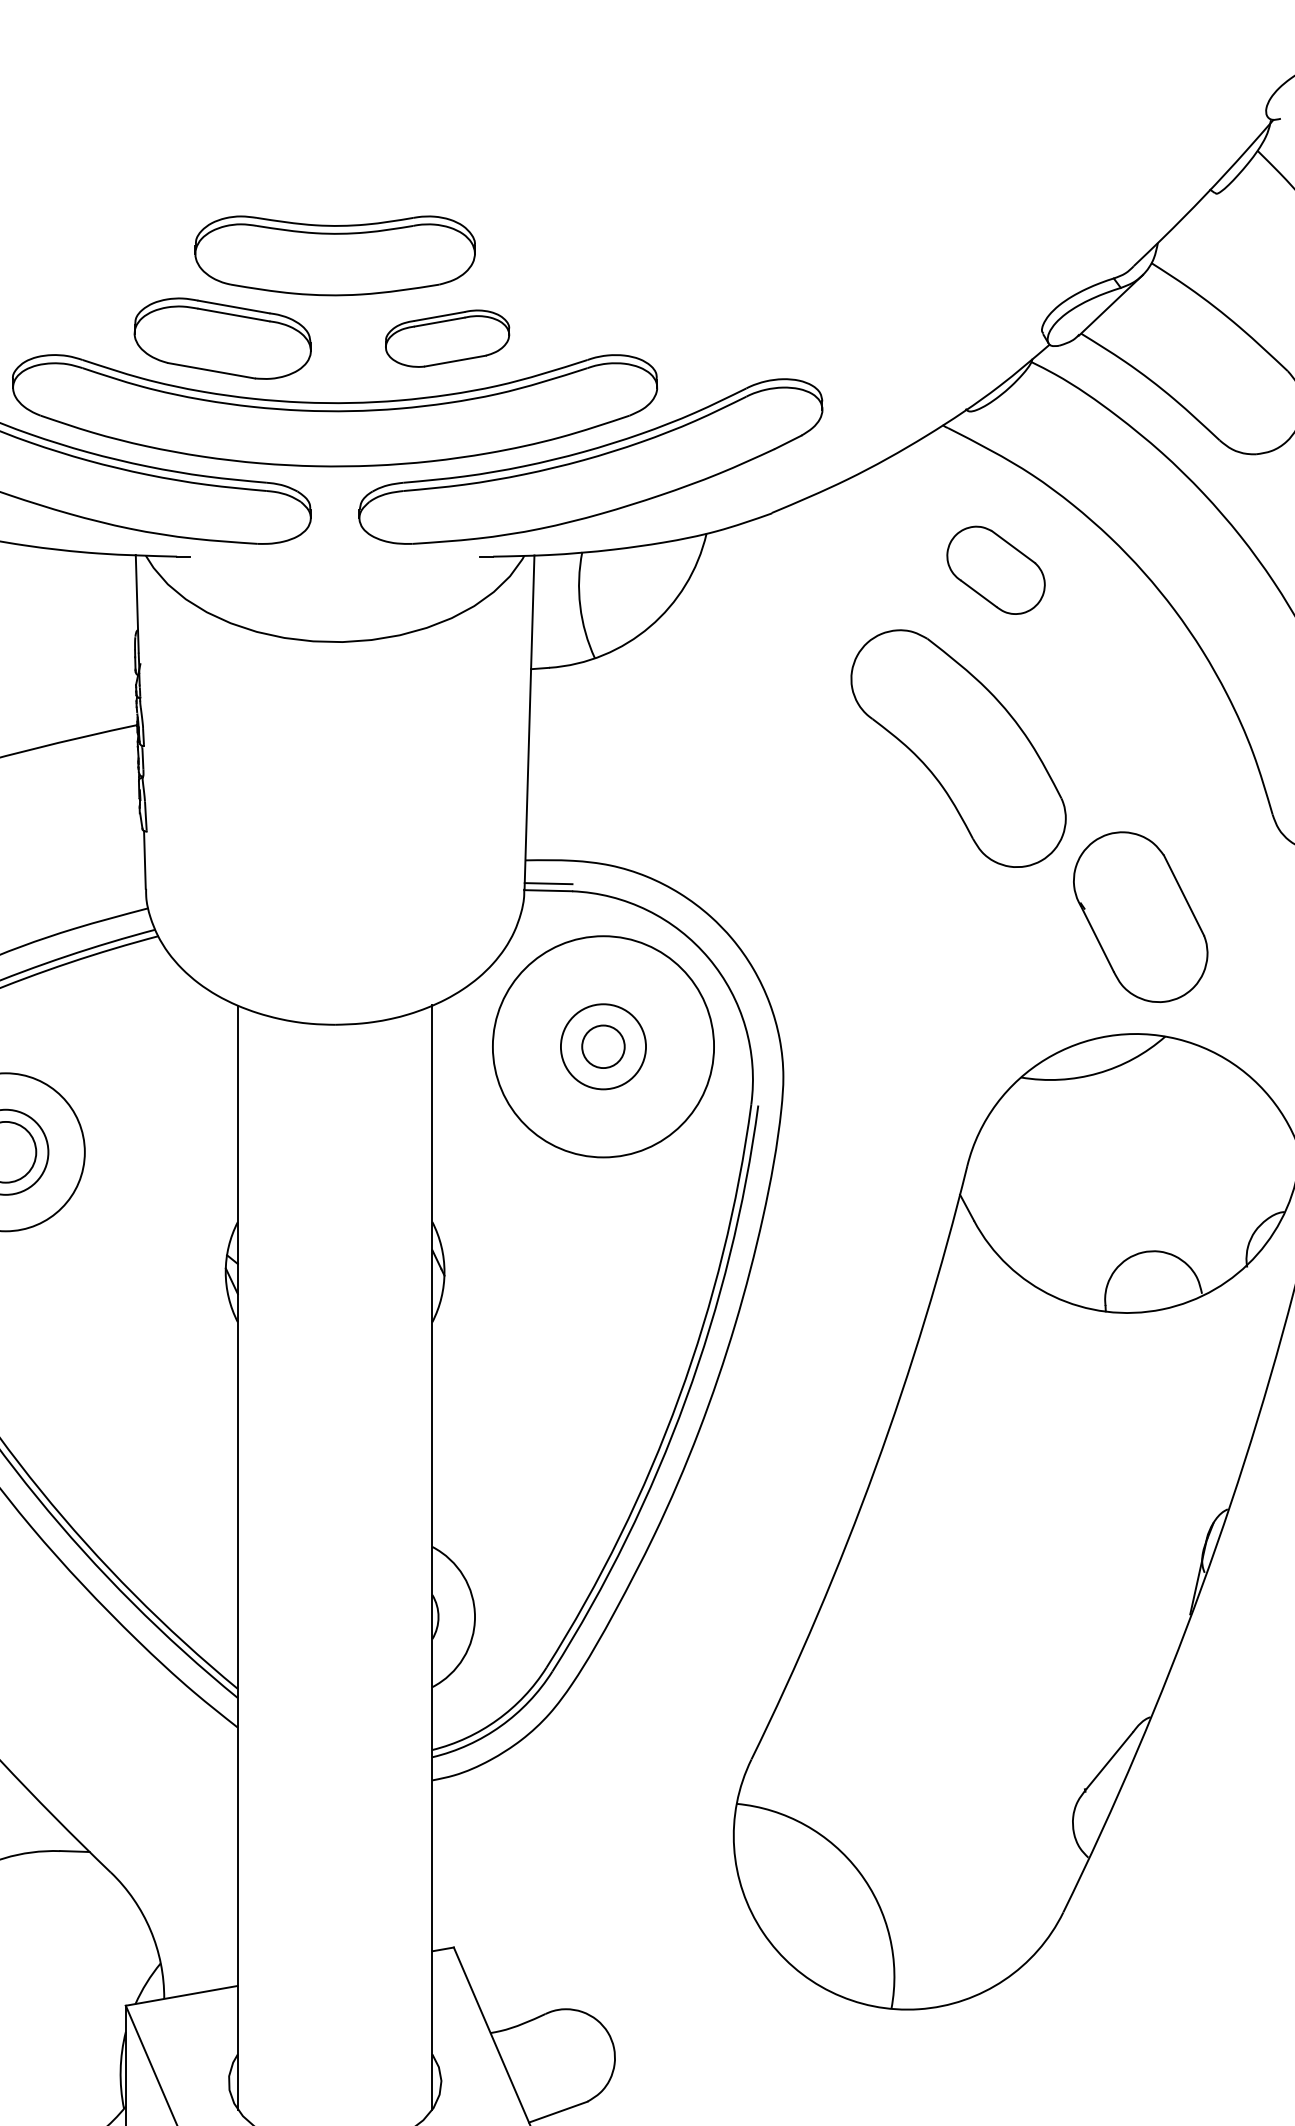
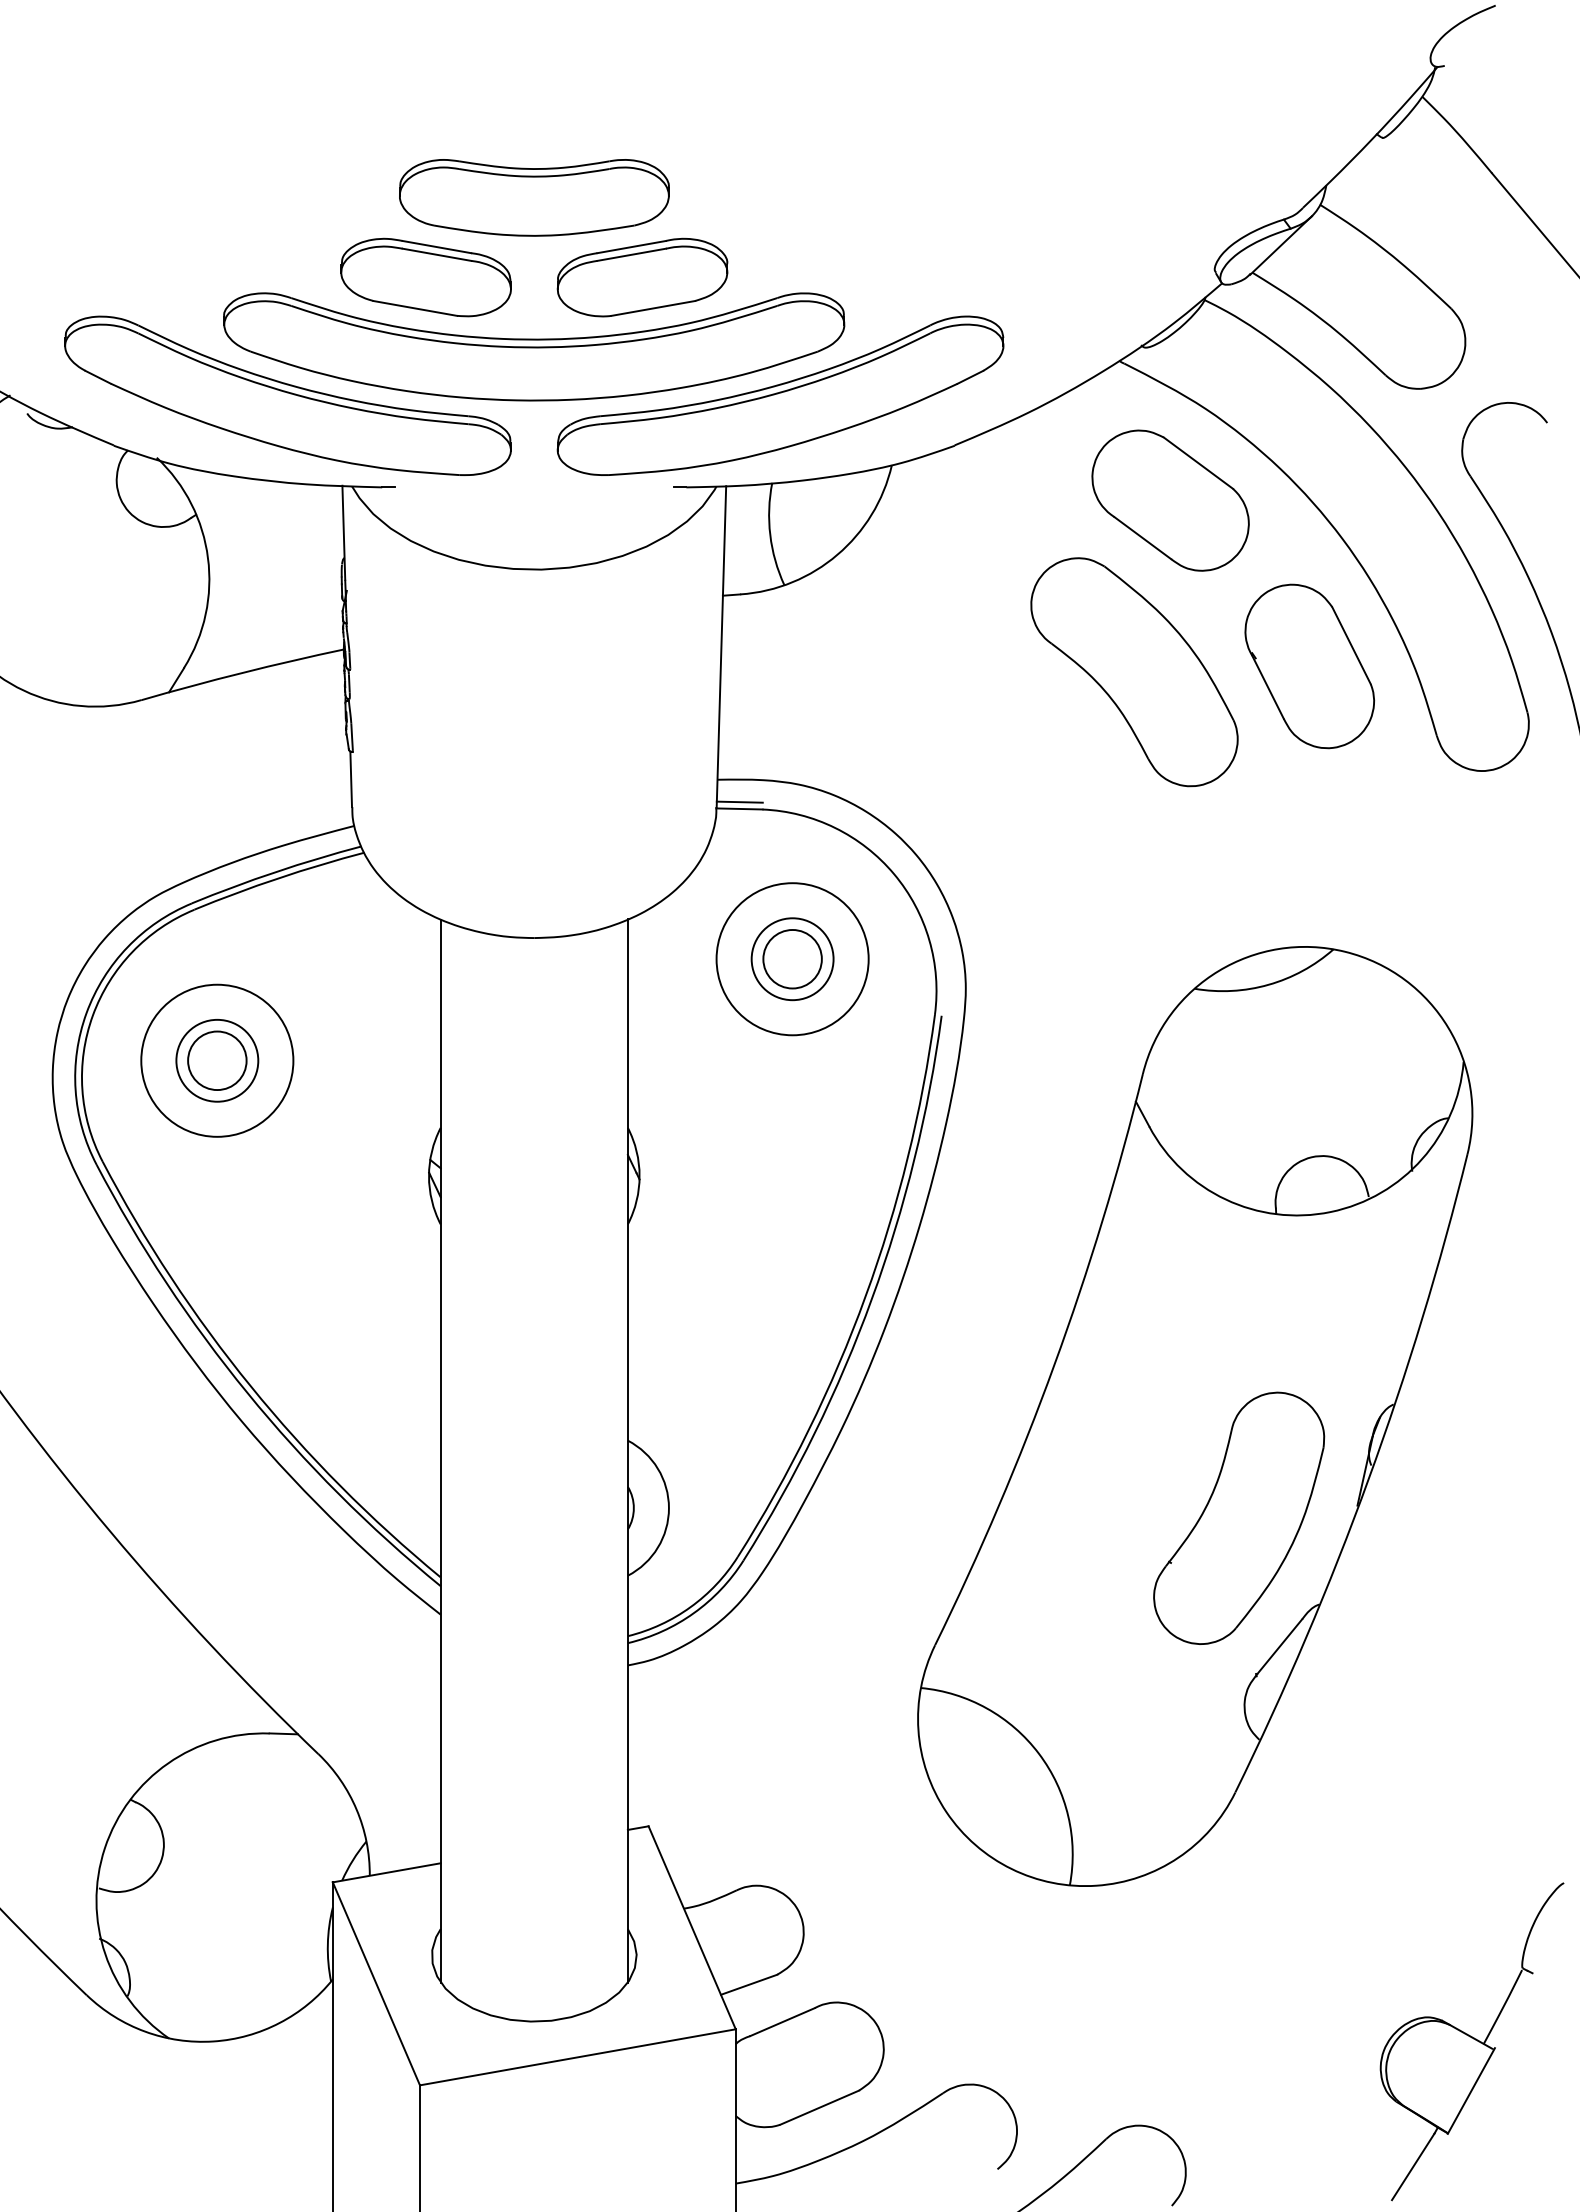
part: (447, 338) -> (642, 277), size x1.43
part: (996, 570) -> (1170, 500), size x1.67
part: (1140, 917) -> (1309, 666), moved
circle: (603, 1046) -> (792, 958), size x1.43
circle: (603, 1047) -> (792, 959), size x0.71
part: (1067, 1626) -> (1239, 1517), added

